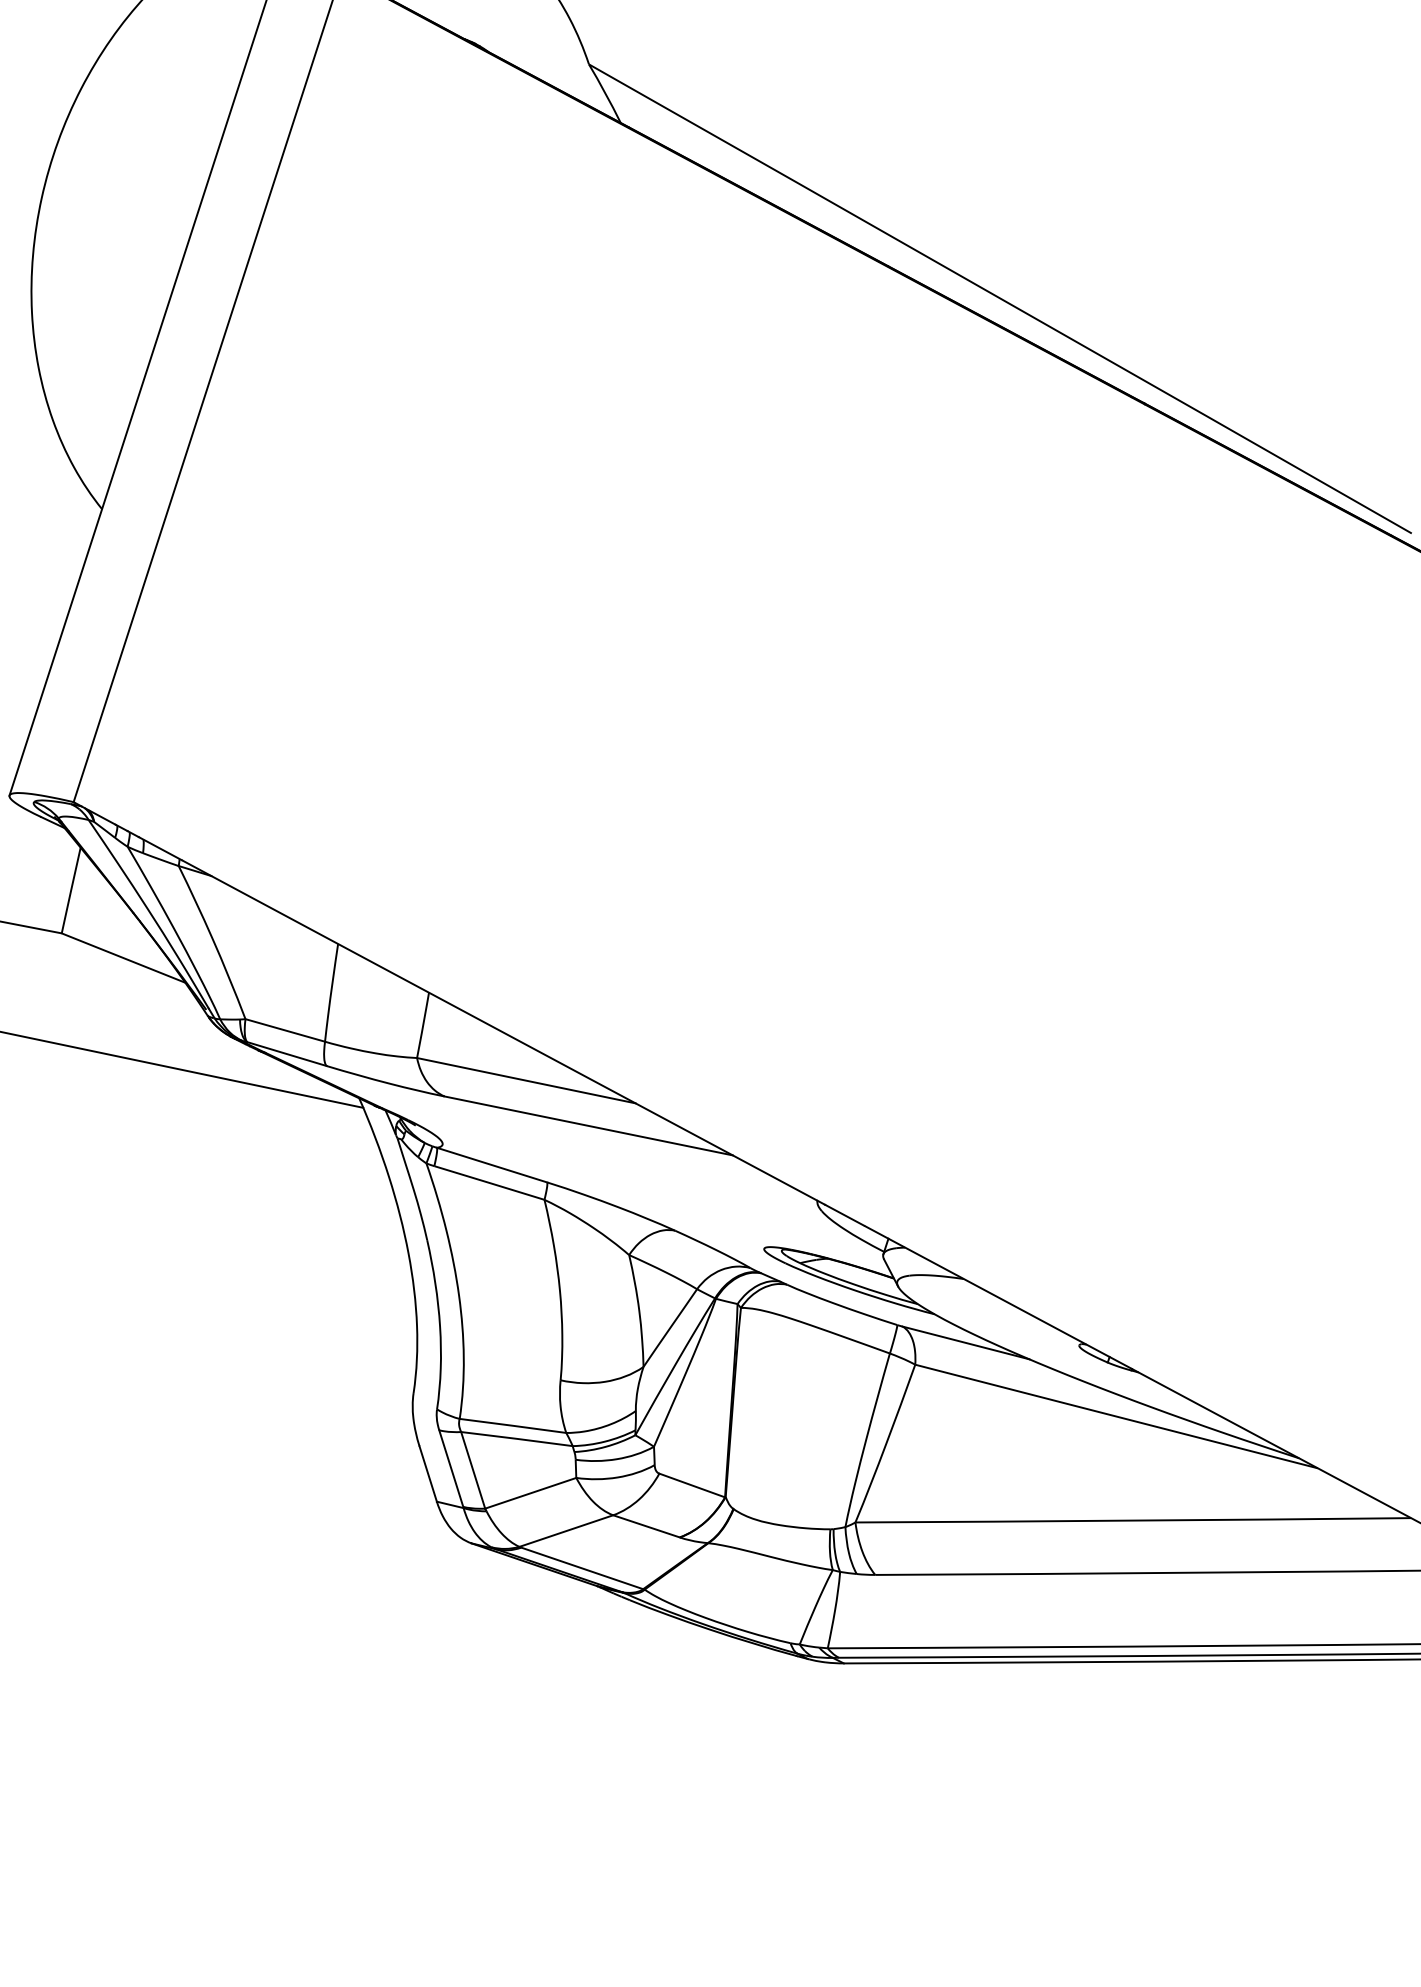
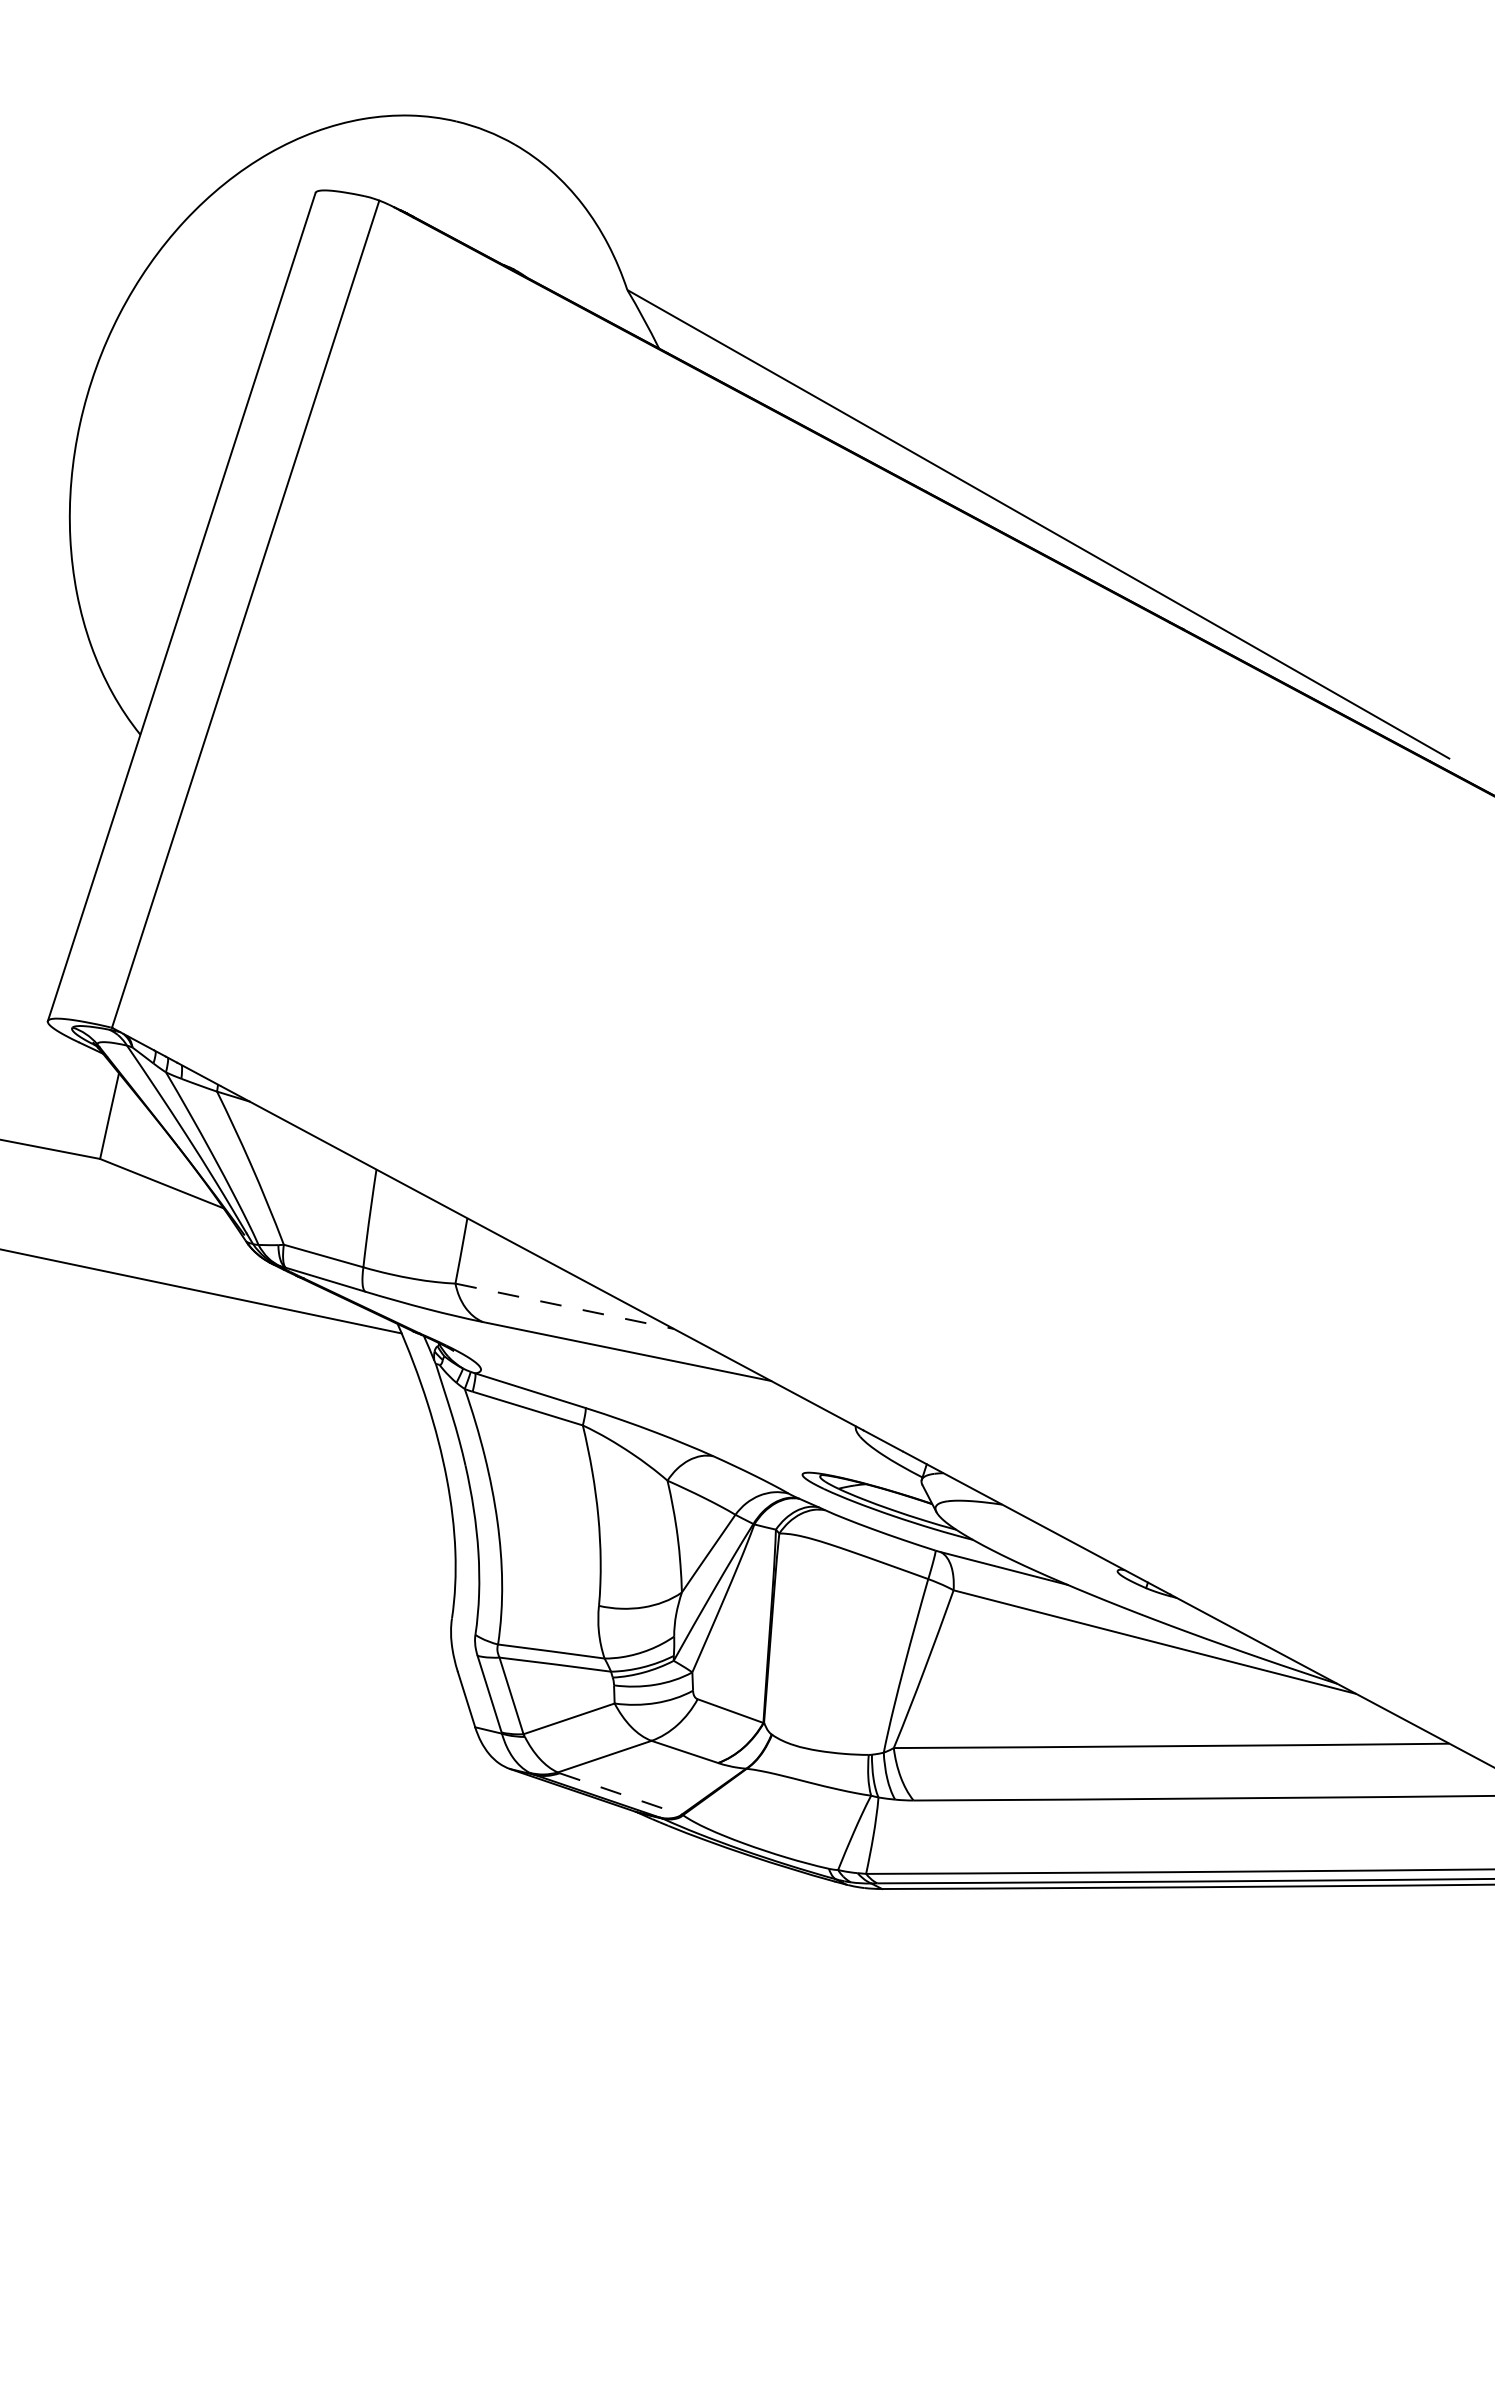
line: (526, 1080) -> (564, 1306), solid -> dashed
line: (583, 1568) -> (621, 1794), solid -> dashed

